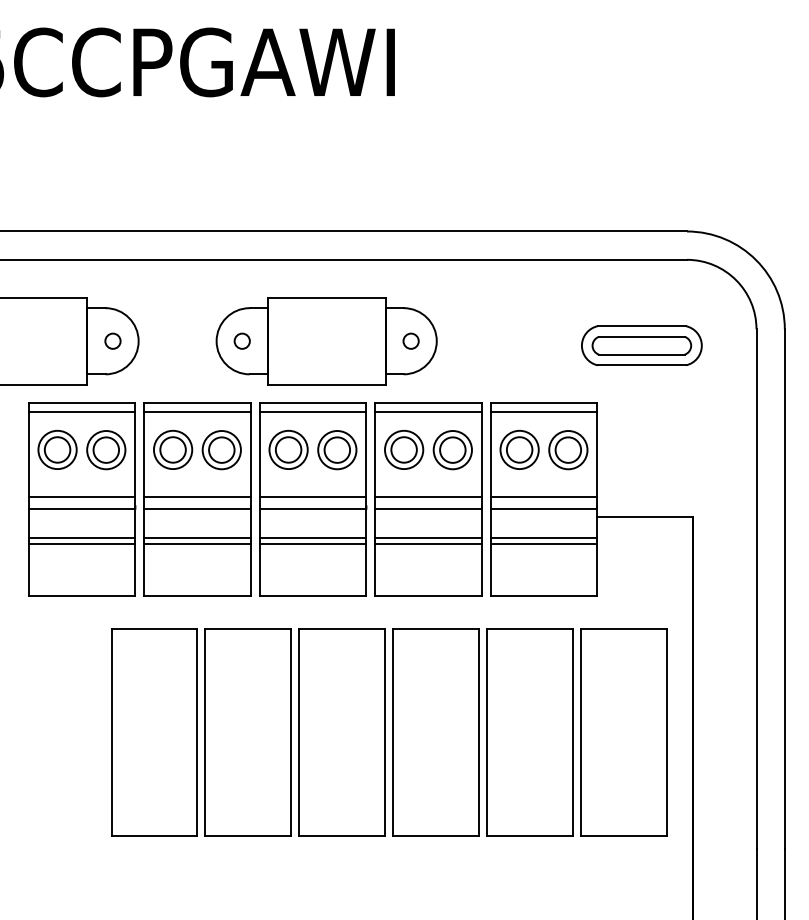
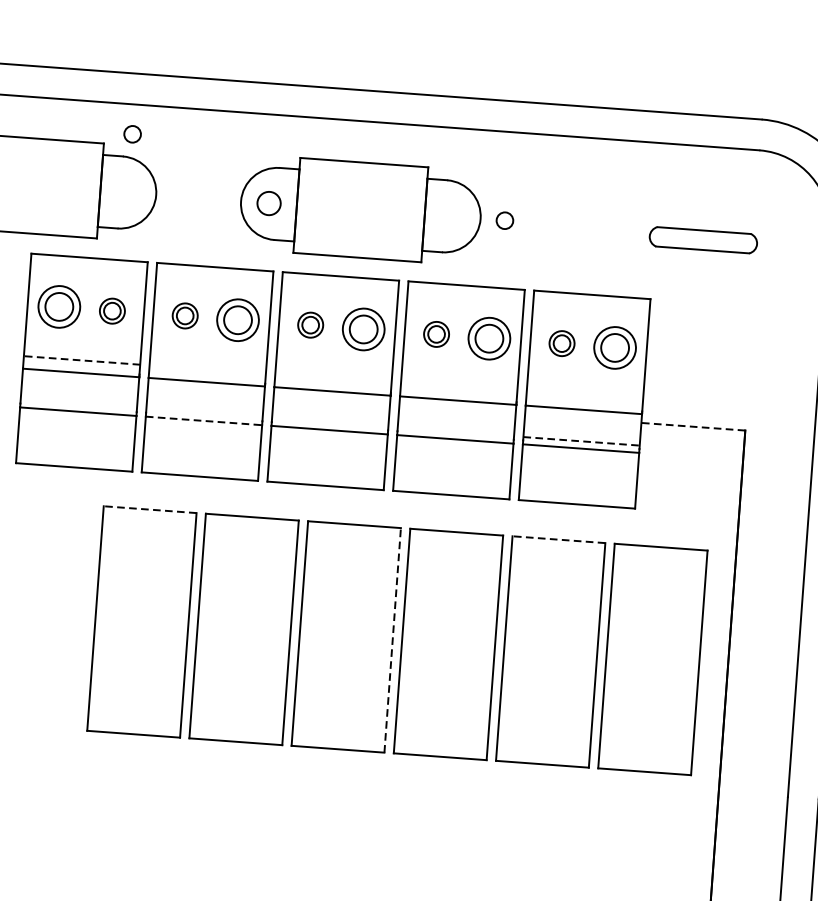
circle: (112, 340) -> (132, 133), moved
circle: (241, 340) -> (268, 202), size x1.4
circle: (410, 340) -> (504, 219), moved
part: (641, 345) -> (703, 239), removed
line: (81, 411) -> (88, 266), removed
line: (197, 411) -> (214, 276), removed
line: (312, 411) -> (339, 285), removed
line: (428, 411) -> (466, 294), removed
line: (543, 411) -> (591, 303), removed
part: (173, 449) -> (185, 315), size x0.6
part: (288, 449) -> (310, 324), size x0.6
part: (404, 449) -> (436, 334), size x0.6
part: (519, 449) -> (561, 343), size x0.6
part: (106, 450) -> (112, 311), size x0.6
line: (81, 497) -> (81, 360), solid -> dashed
line: (197, 497) -> (207, 369), removed
line: (312, 497) -> (332, 379), removed
line: (428, 497) -> (459, 388), removed
line: (543, 497) -> (584, 397), removed
line: (645, 516) -> (693, 426), solid -> dashed
line: (81, 537) -> (78, 404), removed
line: (197, 537) -> (204, 413), removed
line: (312, 537) -> (329, 422), removed
line: (428, 537) -> (455, 431), removed
line: (544, 537) -> (582, 441), solid -> dashed
line: (197, 544) -> (204, 420), solid -> dashed
line: (154, 629) -> (150, 510), solid -> dashed
line: (529, 629) -> (558, 539), solid -> dashed
line: (384, 731) -> (392, 639), solid -> dashed

